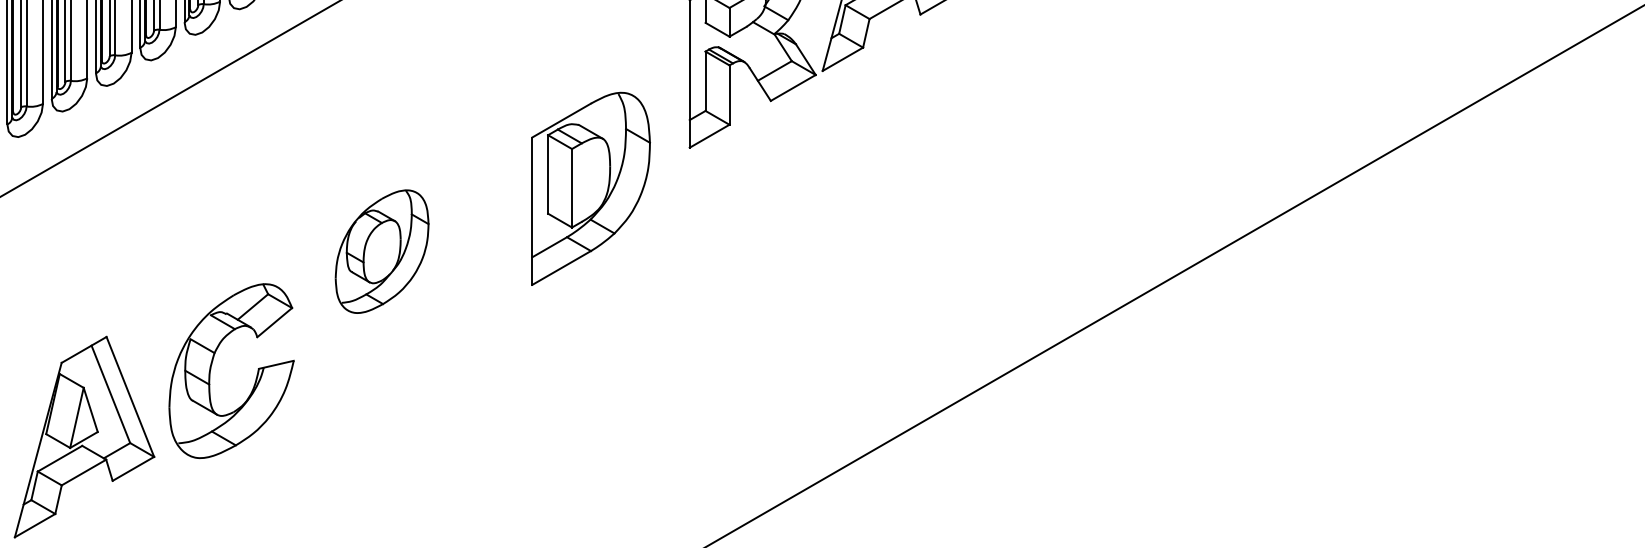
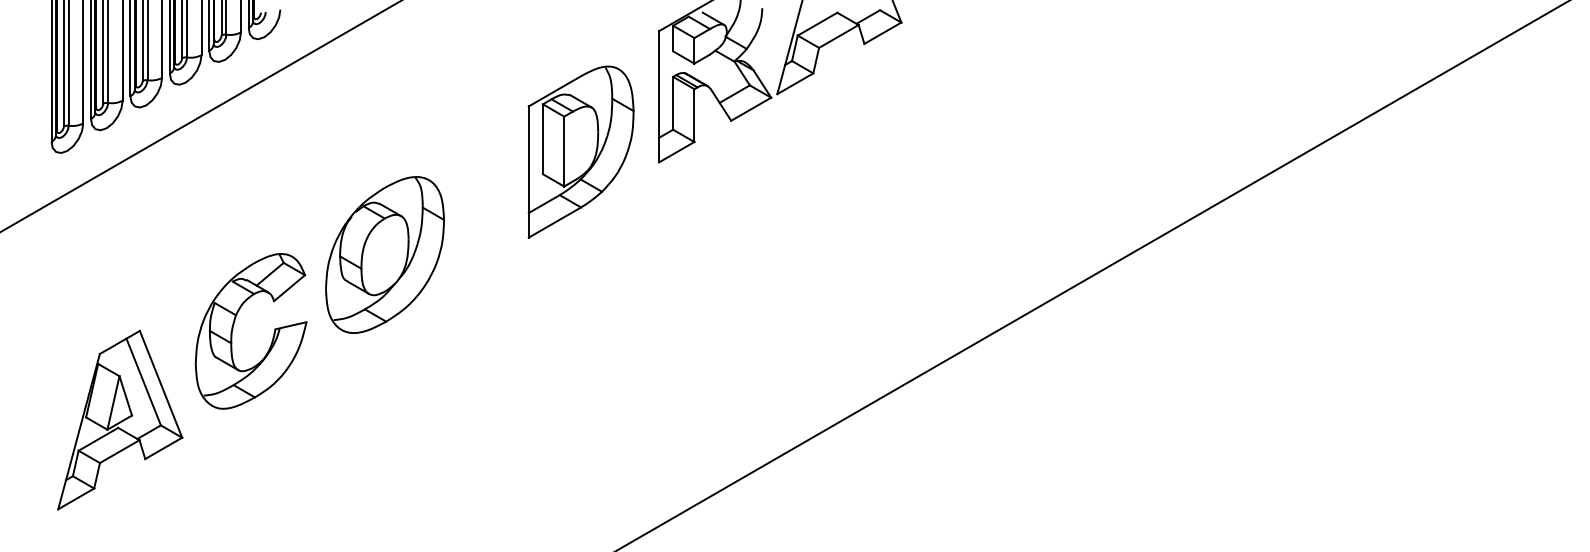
part: (590, 188) -> (580, 151), moved
part: (382, 251) -> (385, 254), size x1.43
part: (211, 369) -> (233, 329), moved

